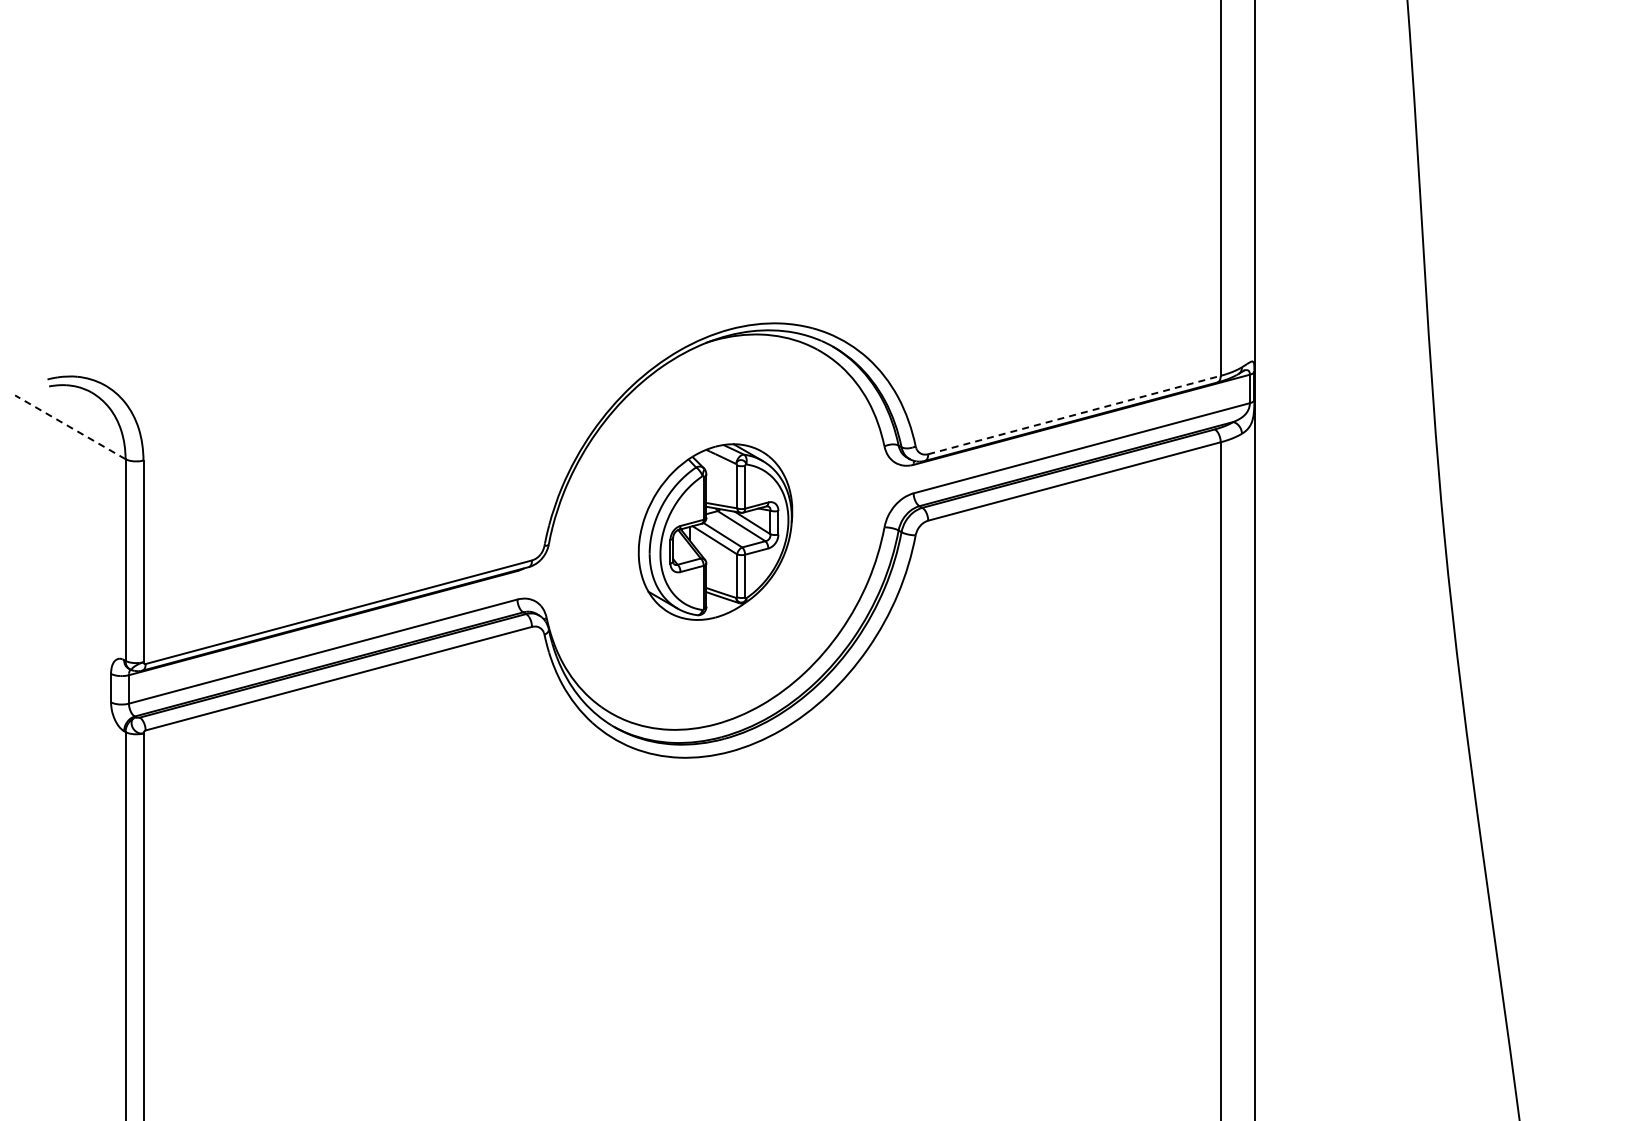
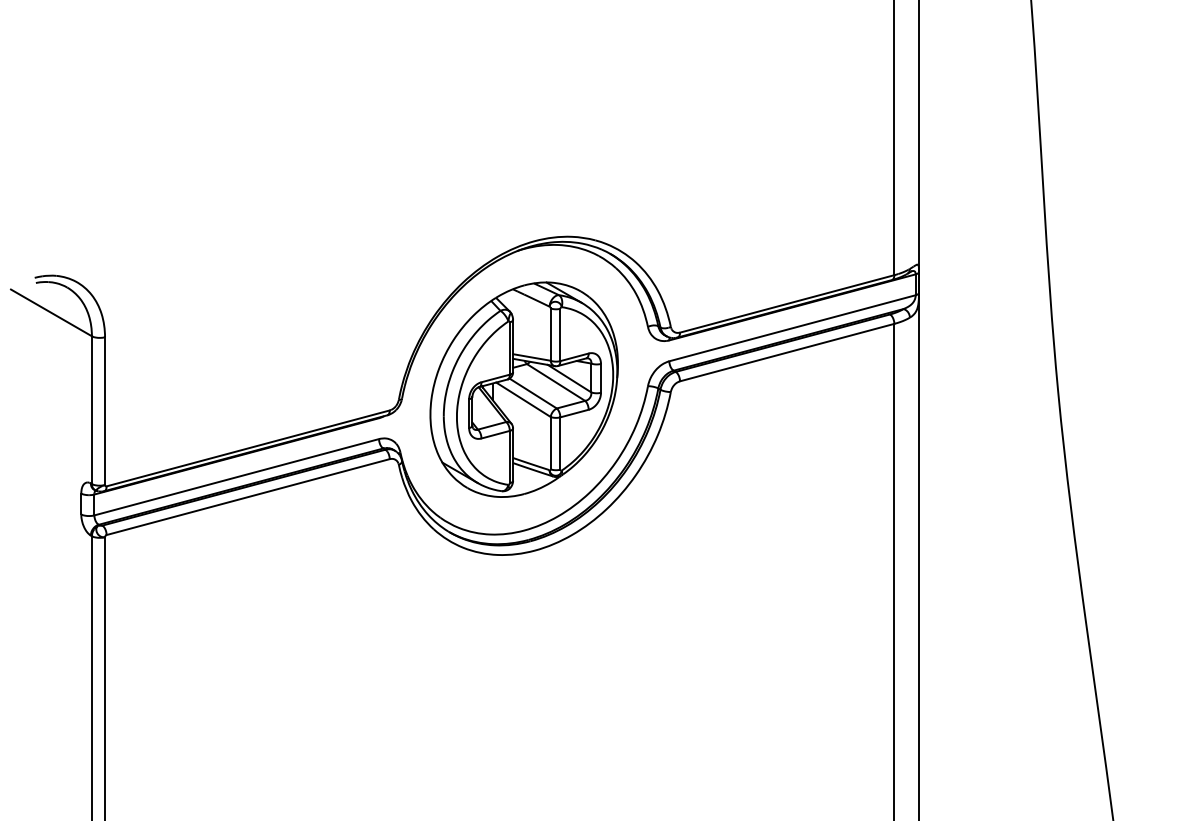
line: (1074, 414) -> (787, 303), dashed -> solid
line: (70, 427) -> (51, 313), dashed -> solid
part: (715, 531) -> (524, 389), size x1.67

